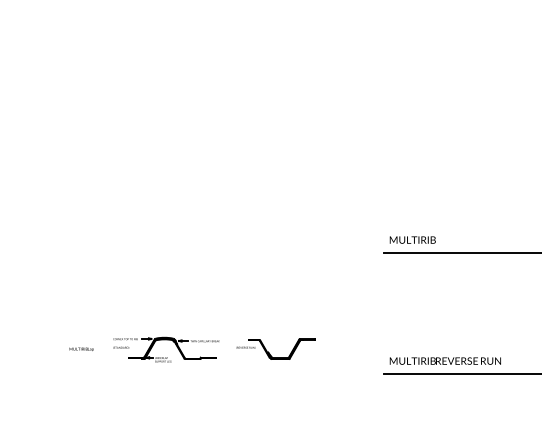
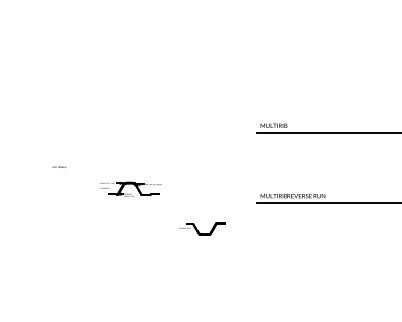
text: (81, 347) -> (59, 166), moved
part: (276, 347) -> (202, 228), moved

